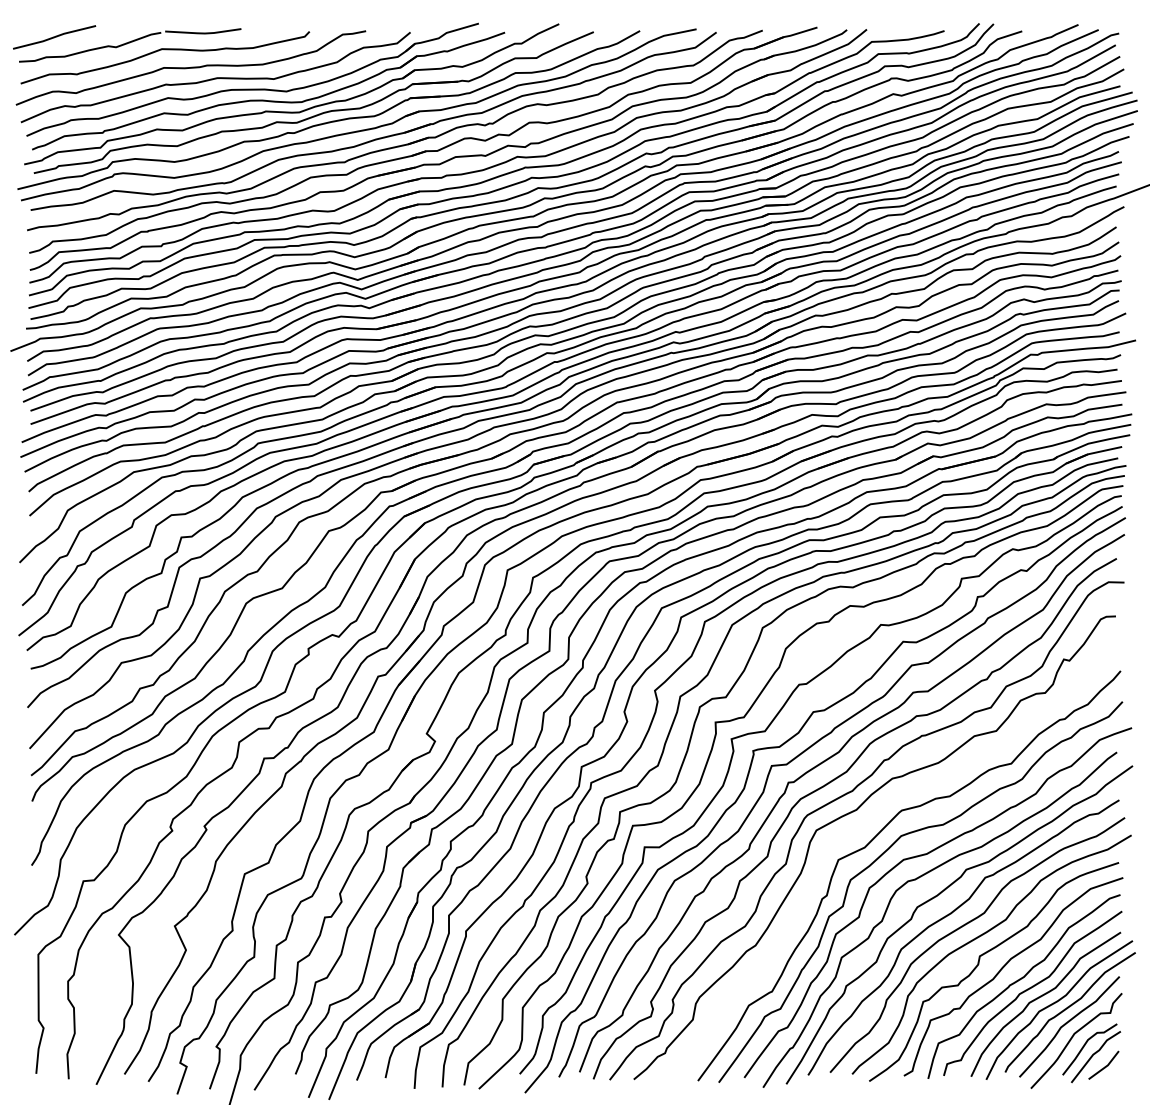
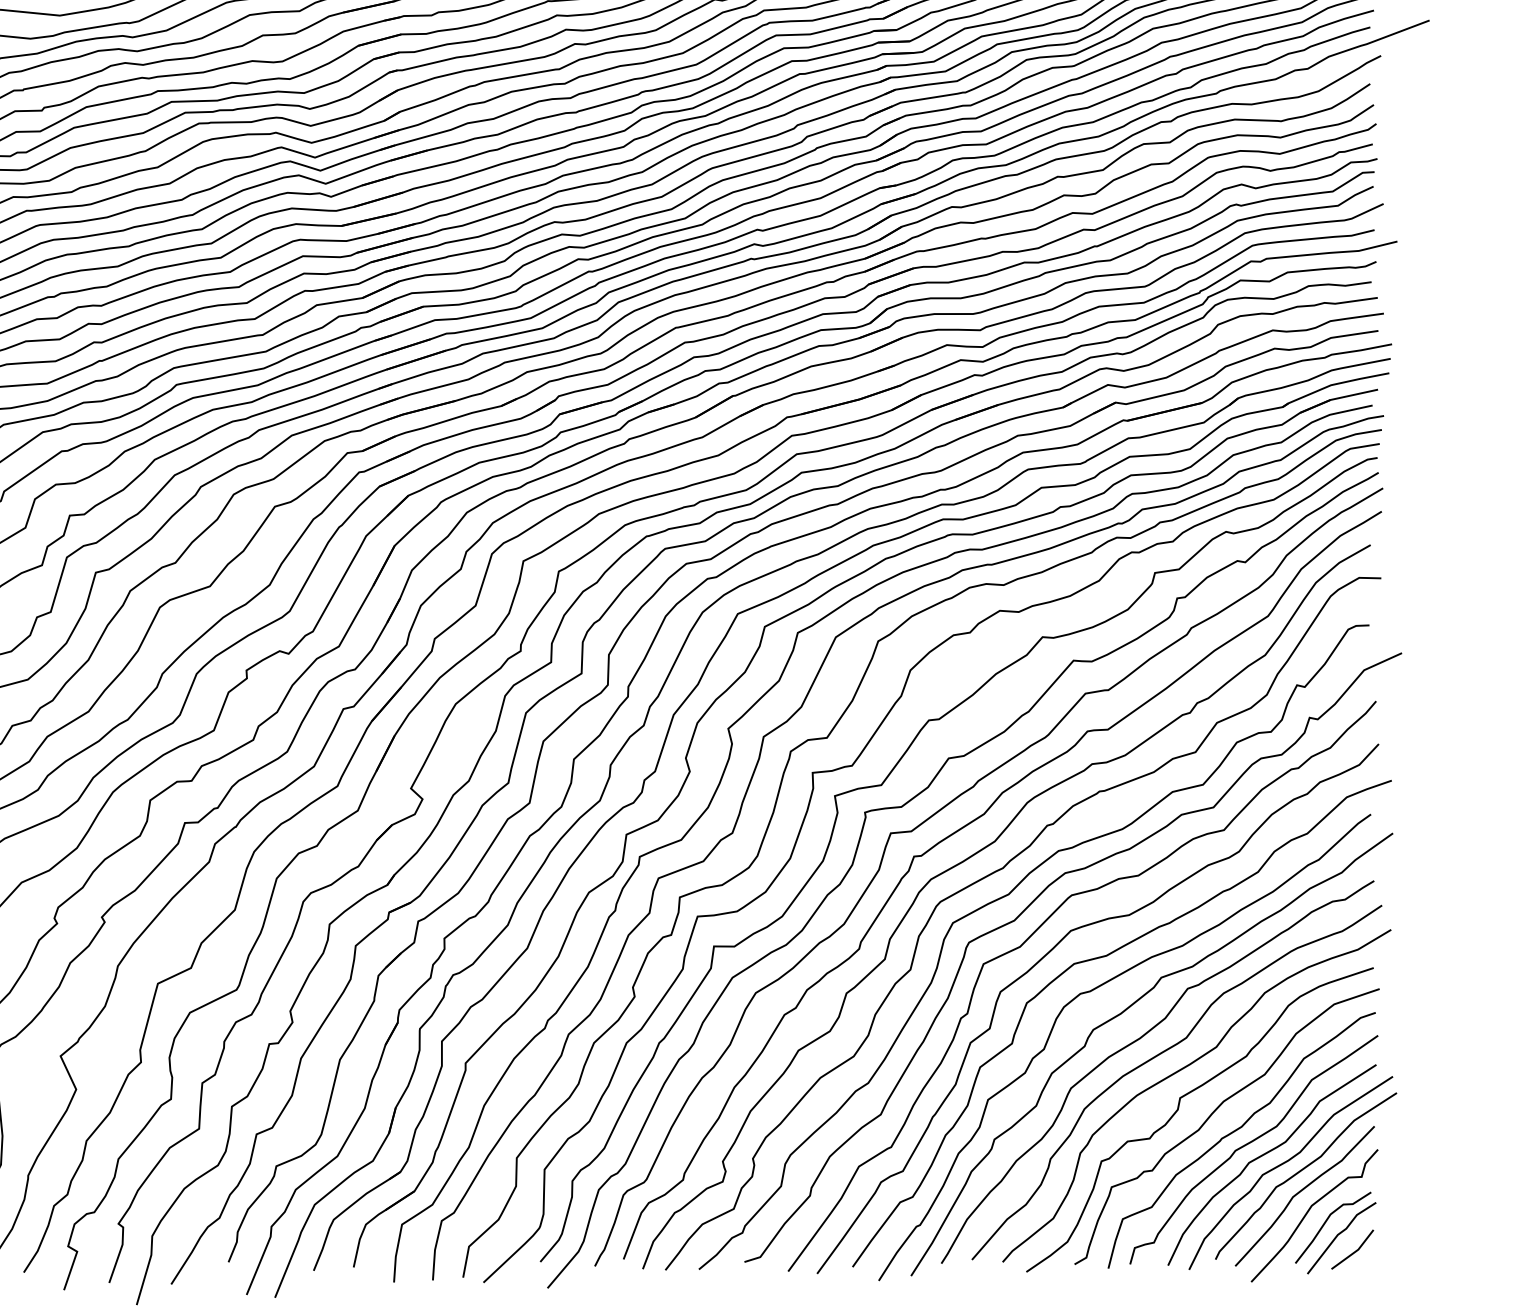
curve: (869, 821) -> (1026, 910), added

